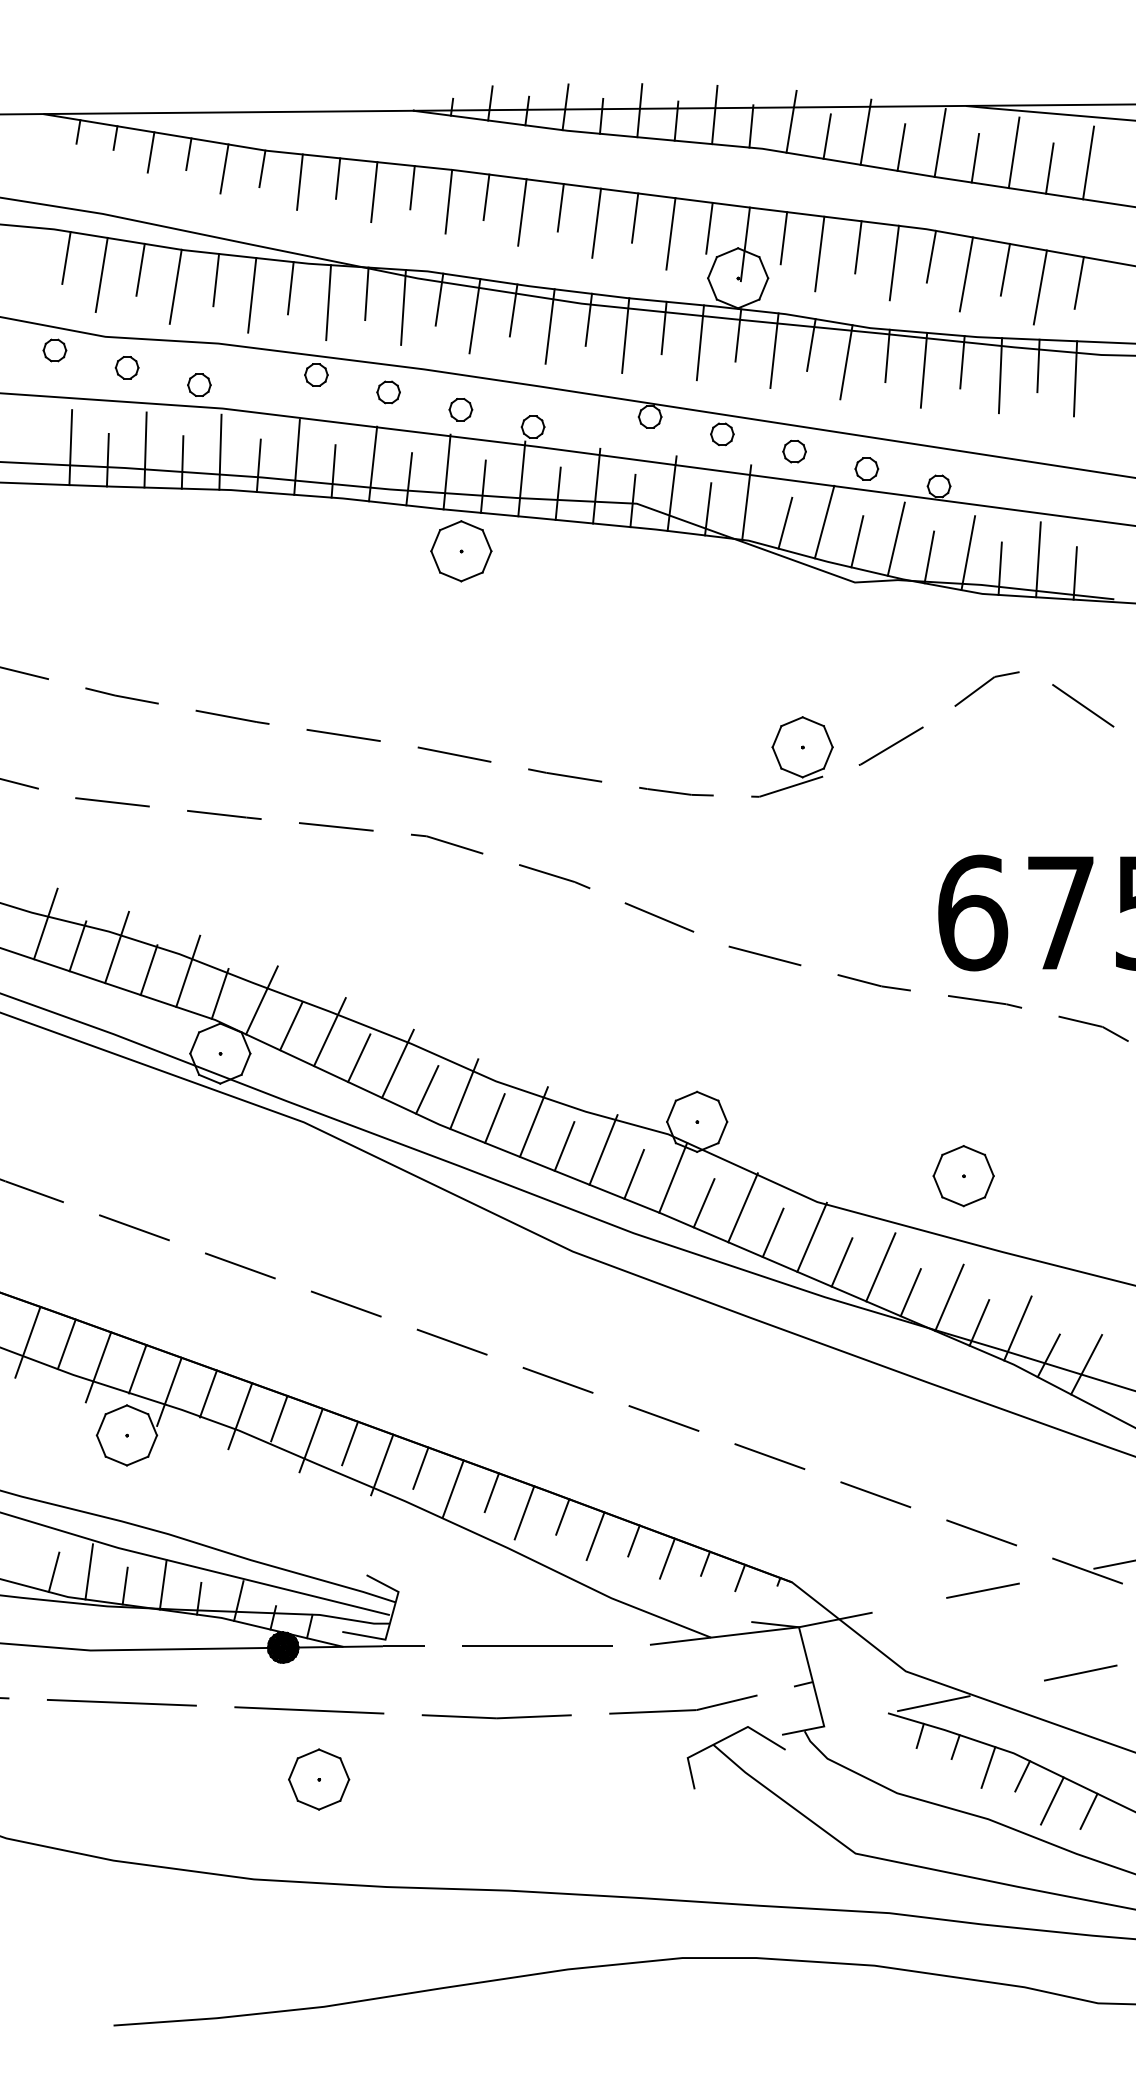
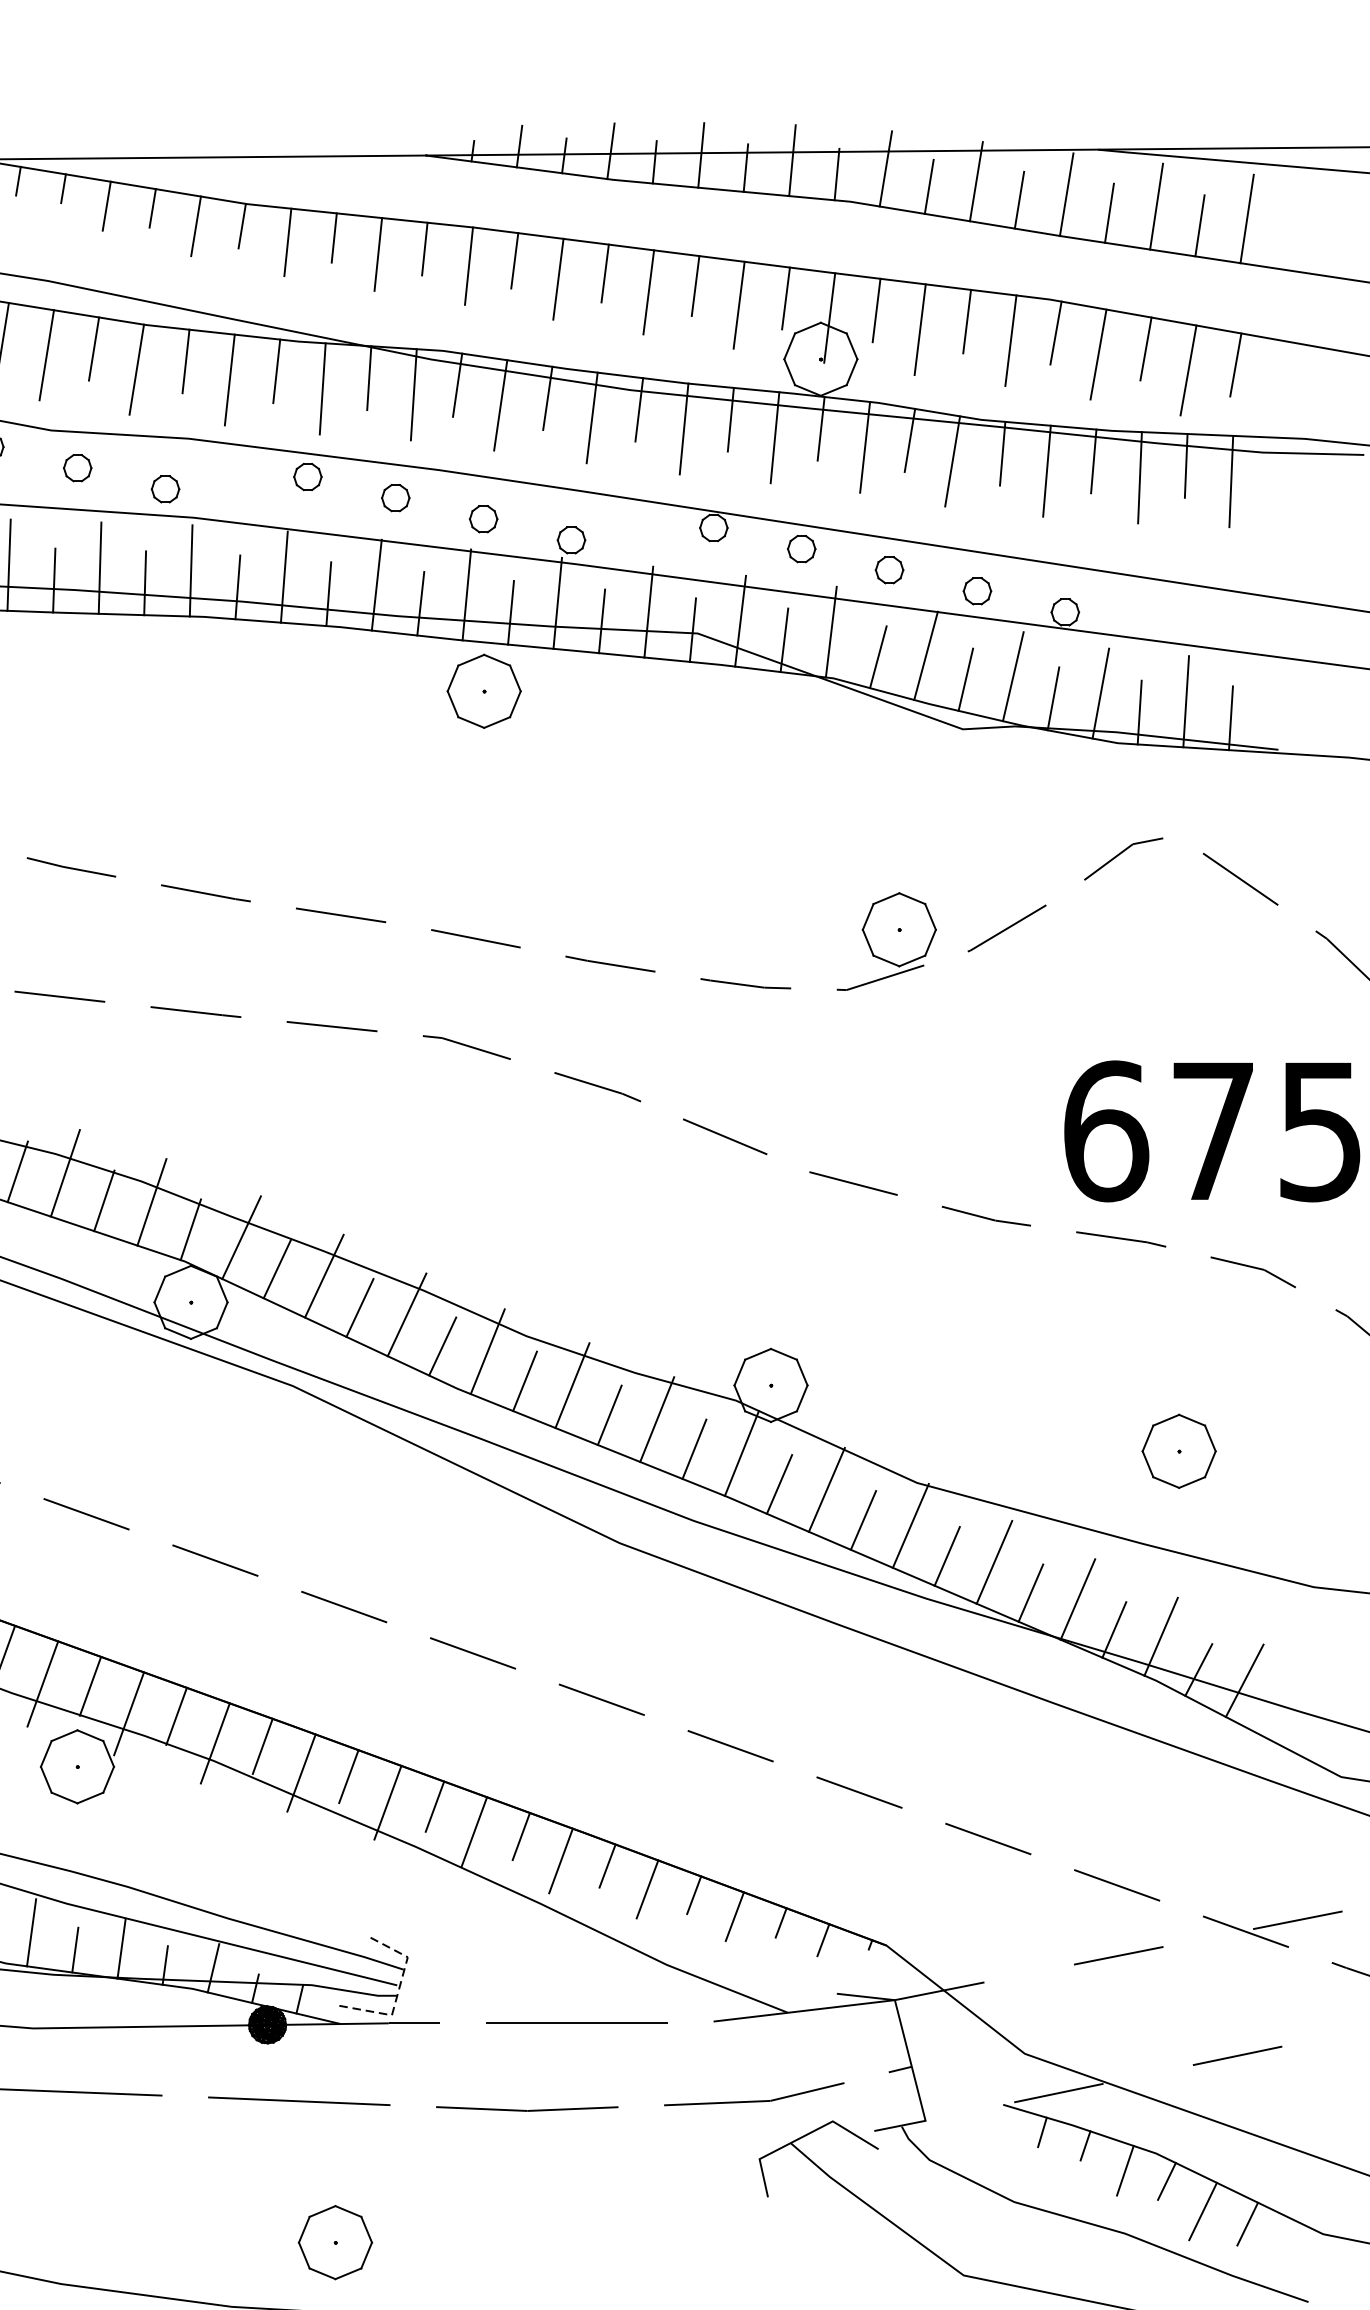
part: (963, 1176) -> (1178, 1451), moved
line: (391, 1618) -> (399, 1989), solid -> dashed
part: (319, 1779) -> (335, 2242), moved

